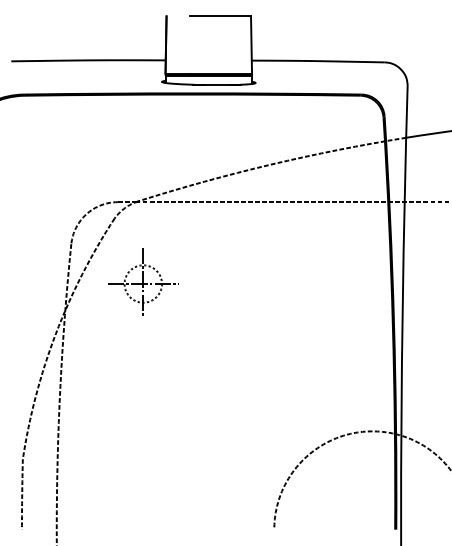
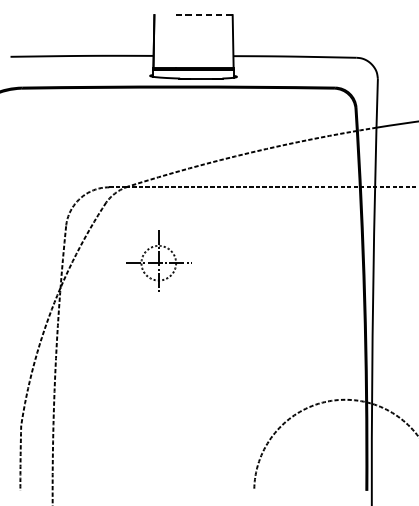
line: (220, 16) -> (204, 15), solid -> dashed
part: (143, 281) -> (158, 260), moved

